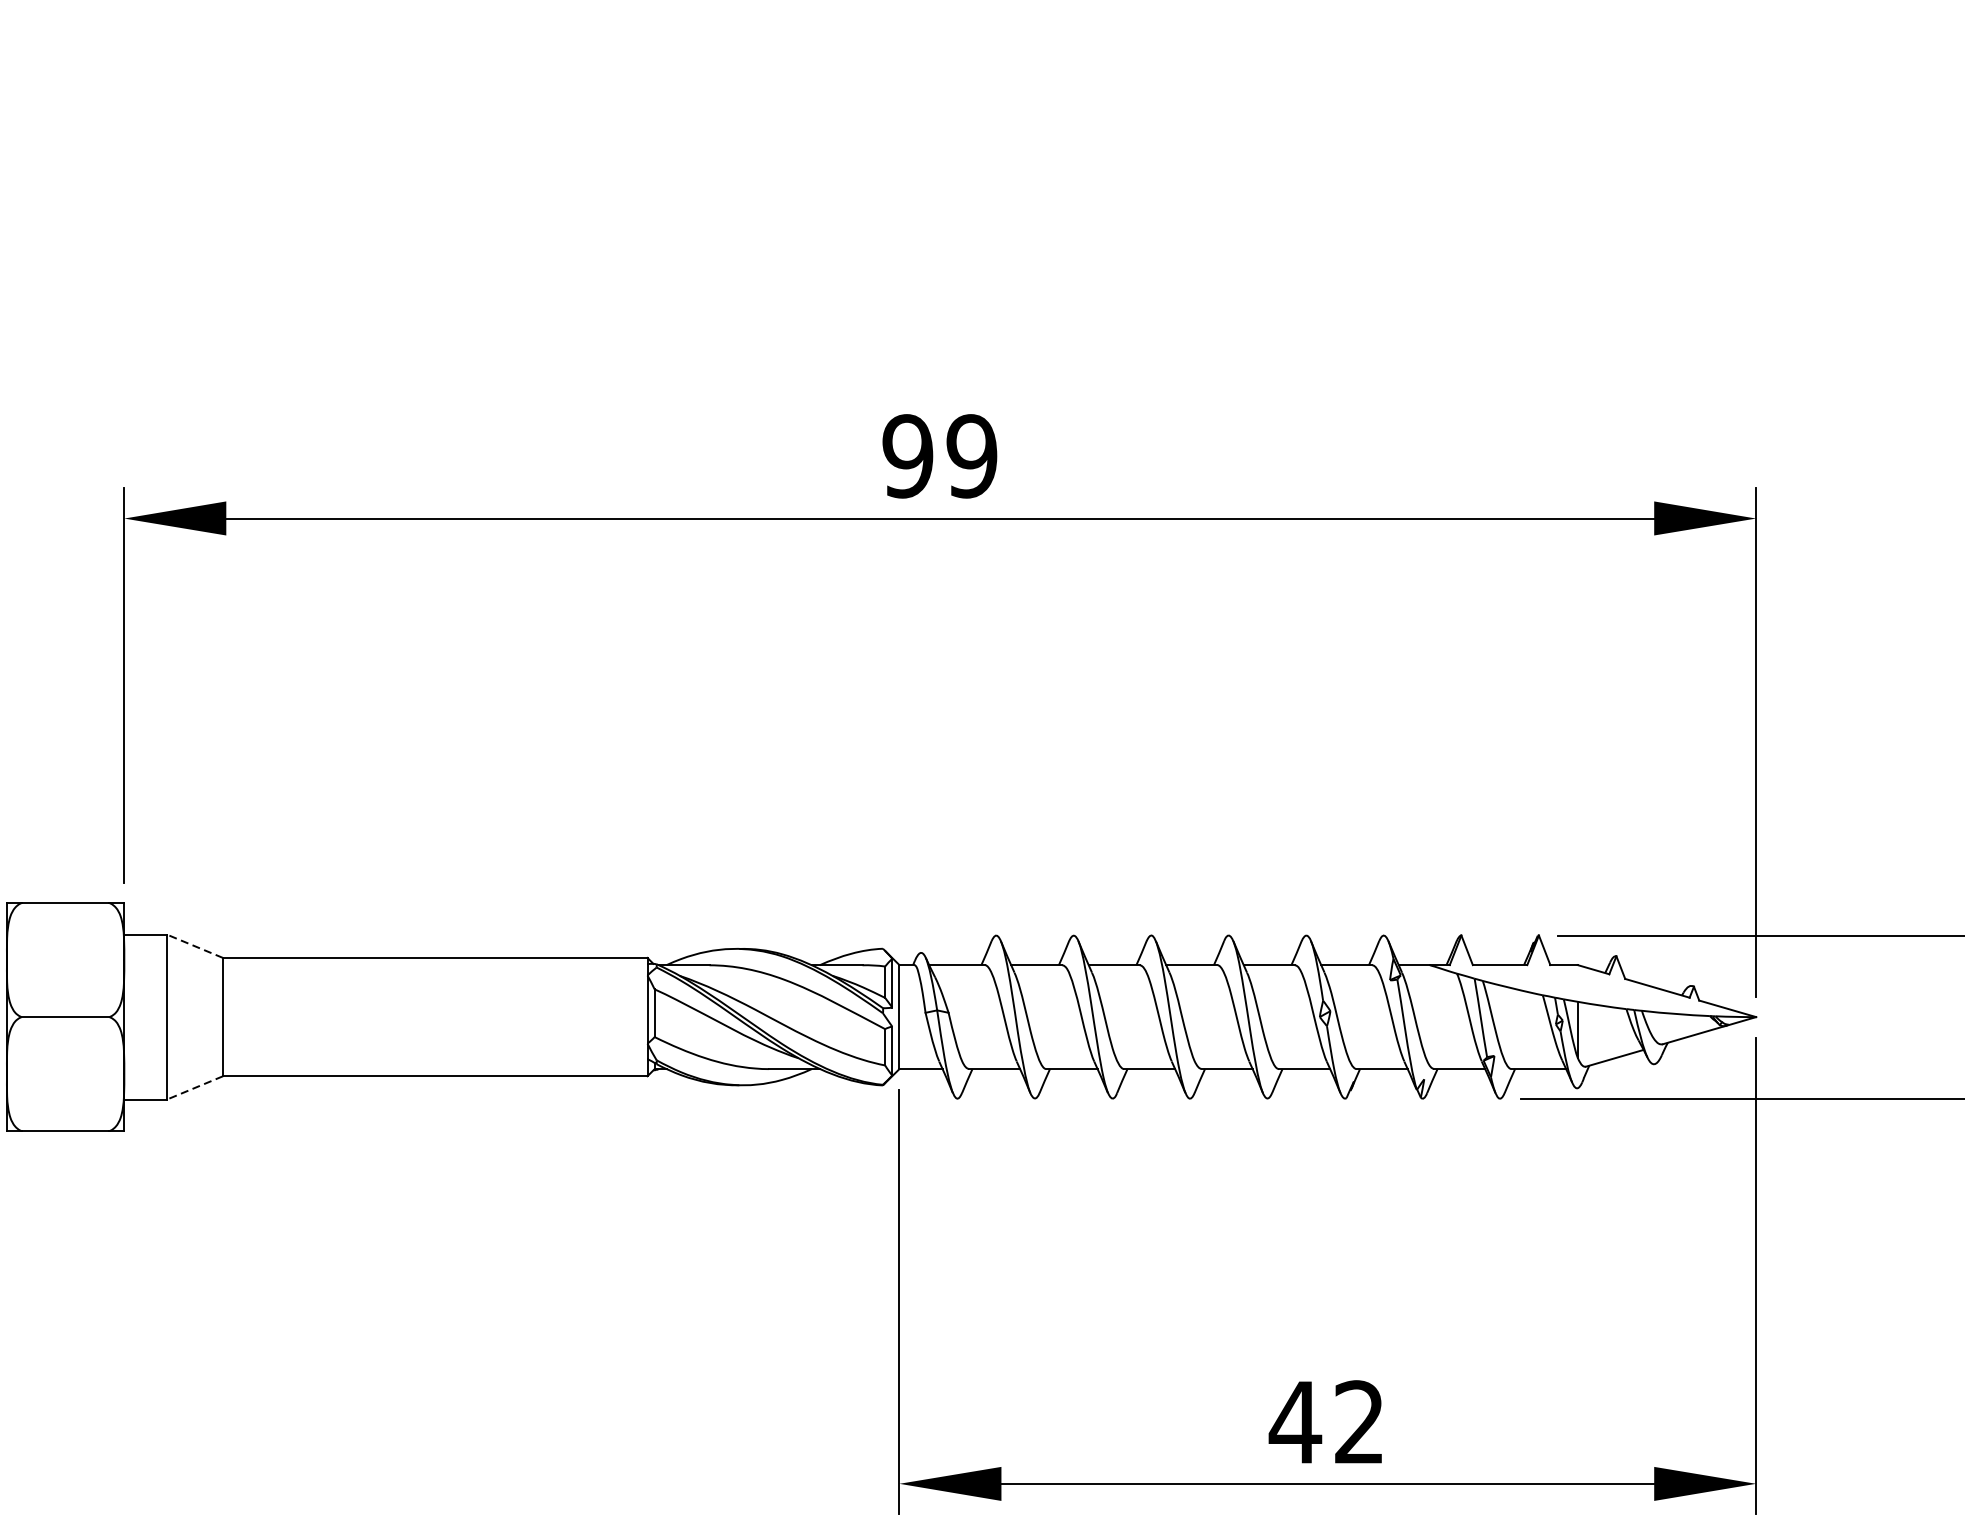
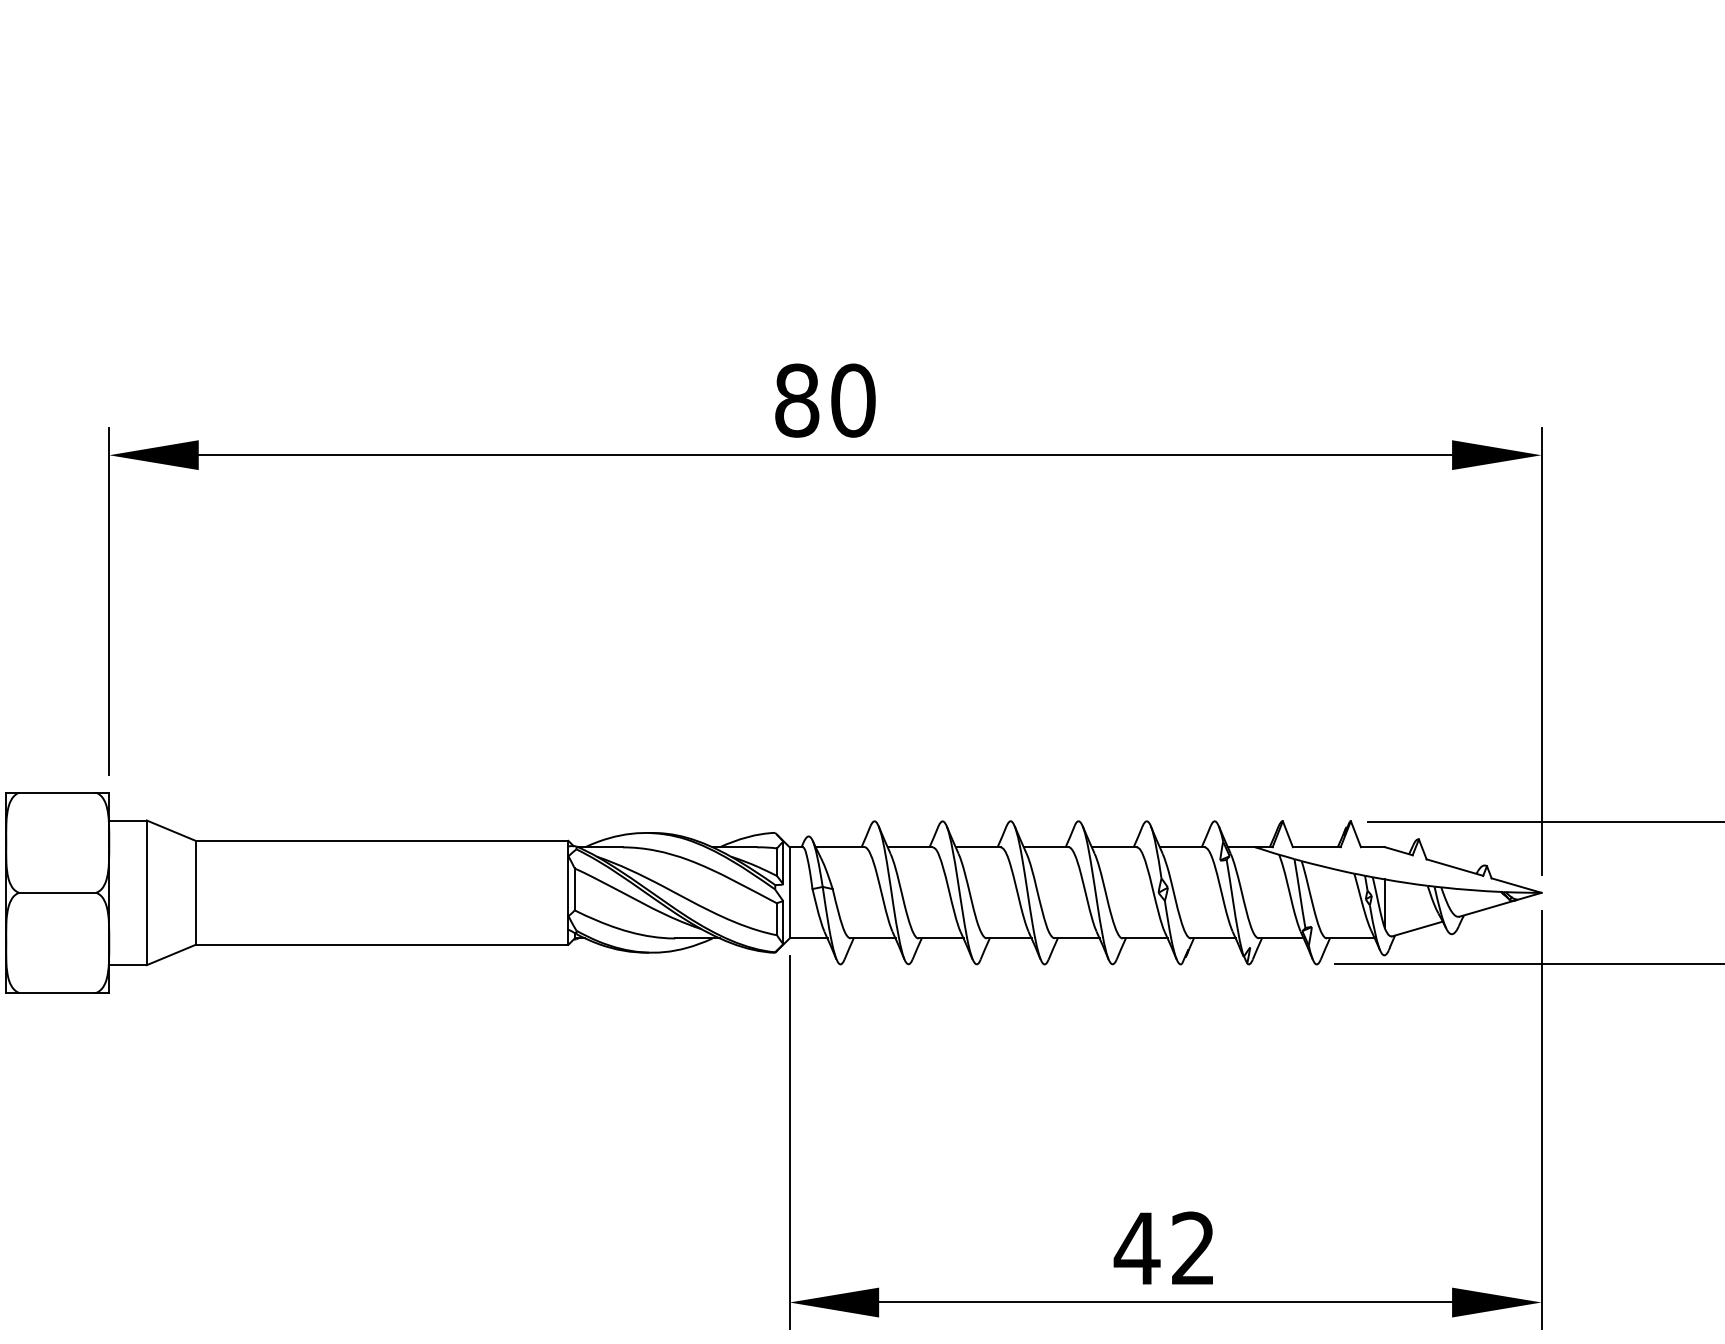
text: (939, 456) -> (824, 400), 99 -> 80
line: (195, 946) -> (171, 830), dashed -> solid
line: (195, 1087) -> (171, 954), dashed -> solid

